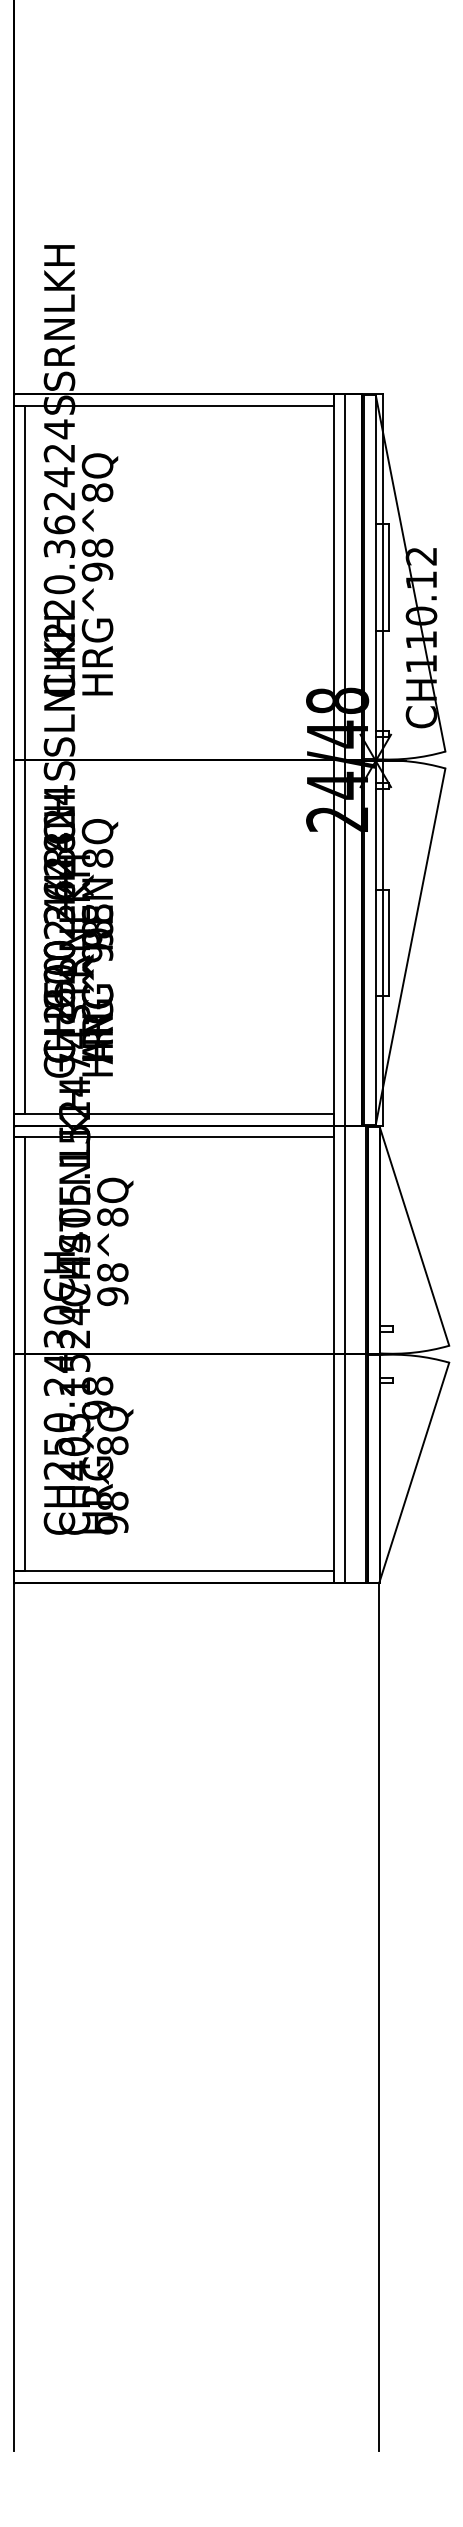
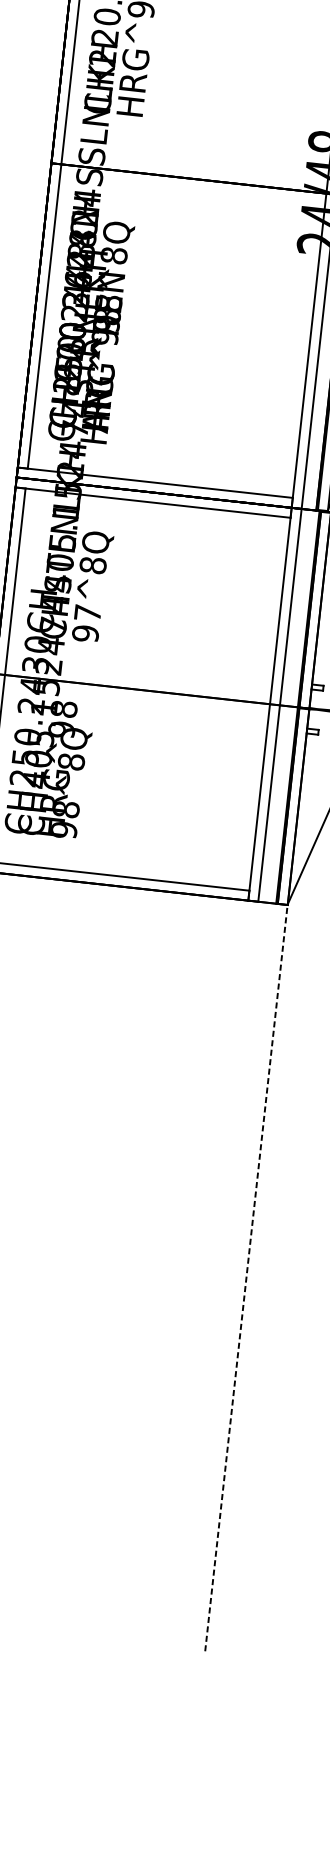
text: (112, 1272) -> (87, 613), 98^ -> 97^
line: (379, 2016) -> (246, 1277), solid -> dashed

